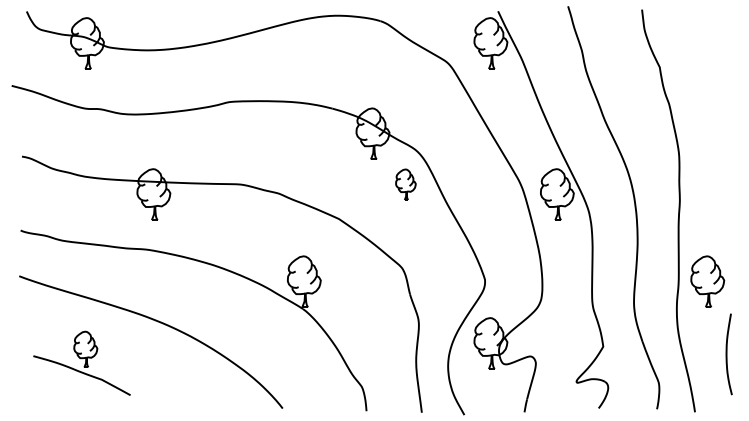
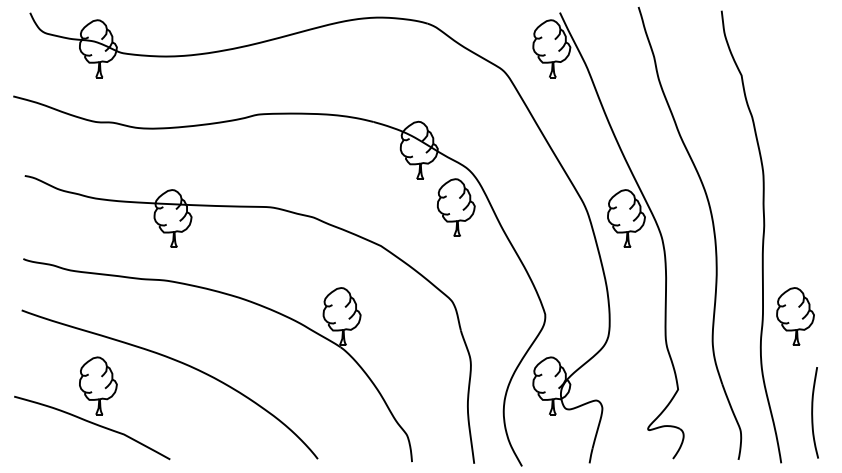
part: (405, 184) -> (455, 207), size x1.67
curve: (727, 354) -> (813, 412), moved
part: (81, 363) -> (91, 408), size x1.43

